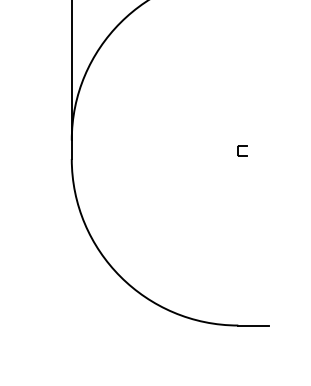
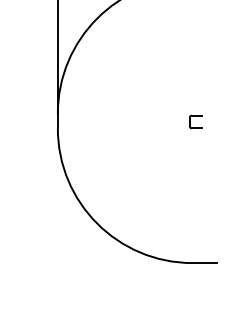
part: (242, 150) -> (195, 121), size x1.6

